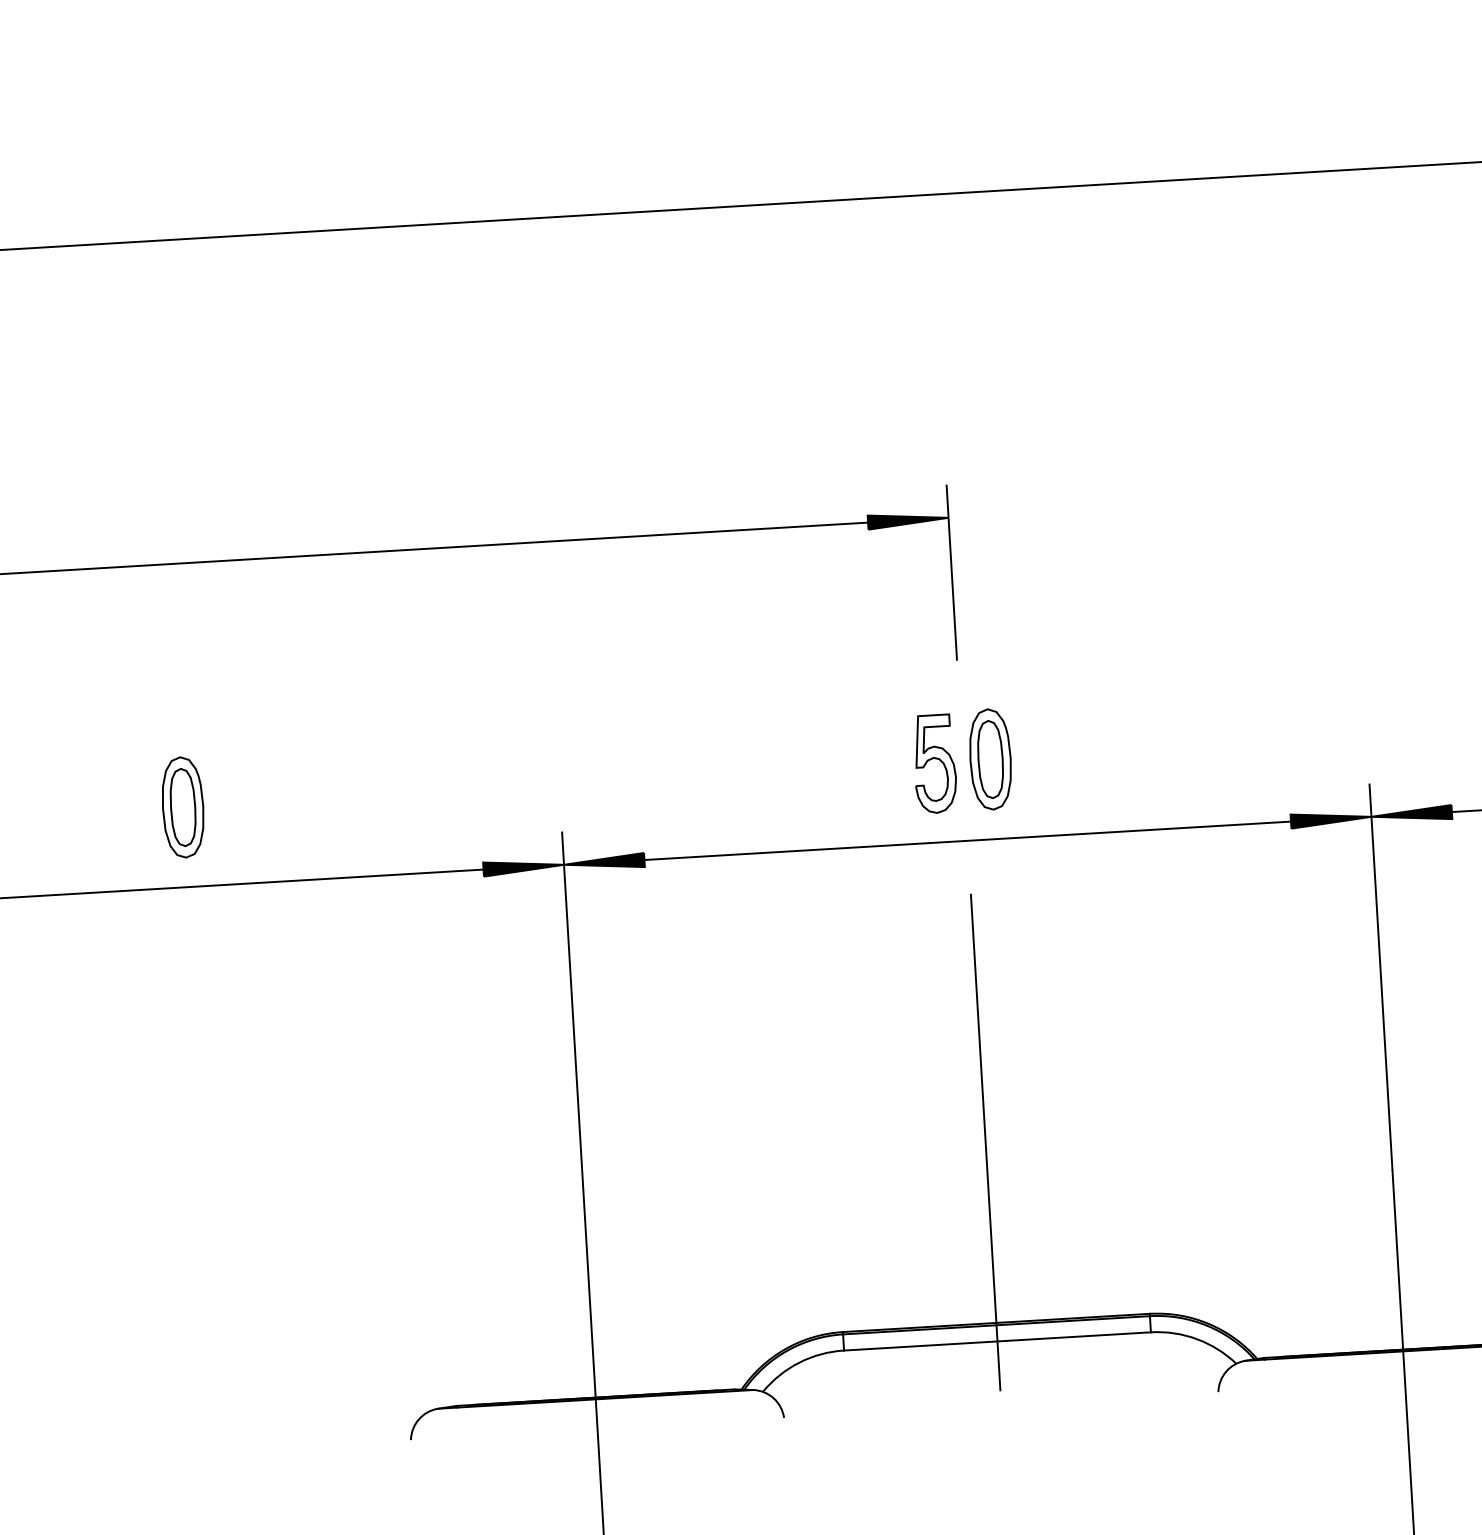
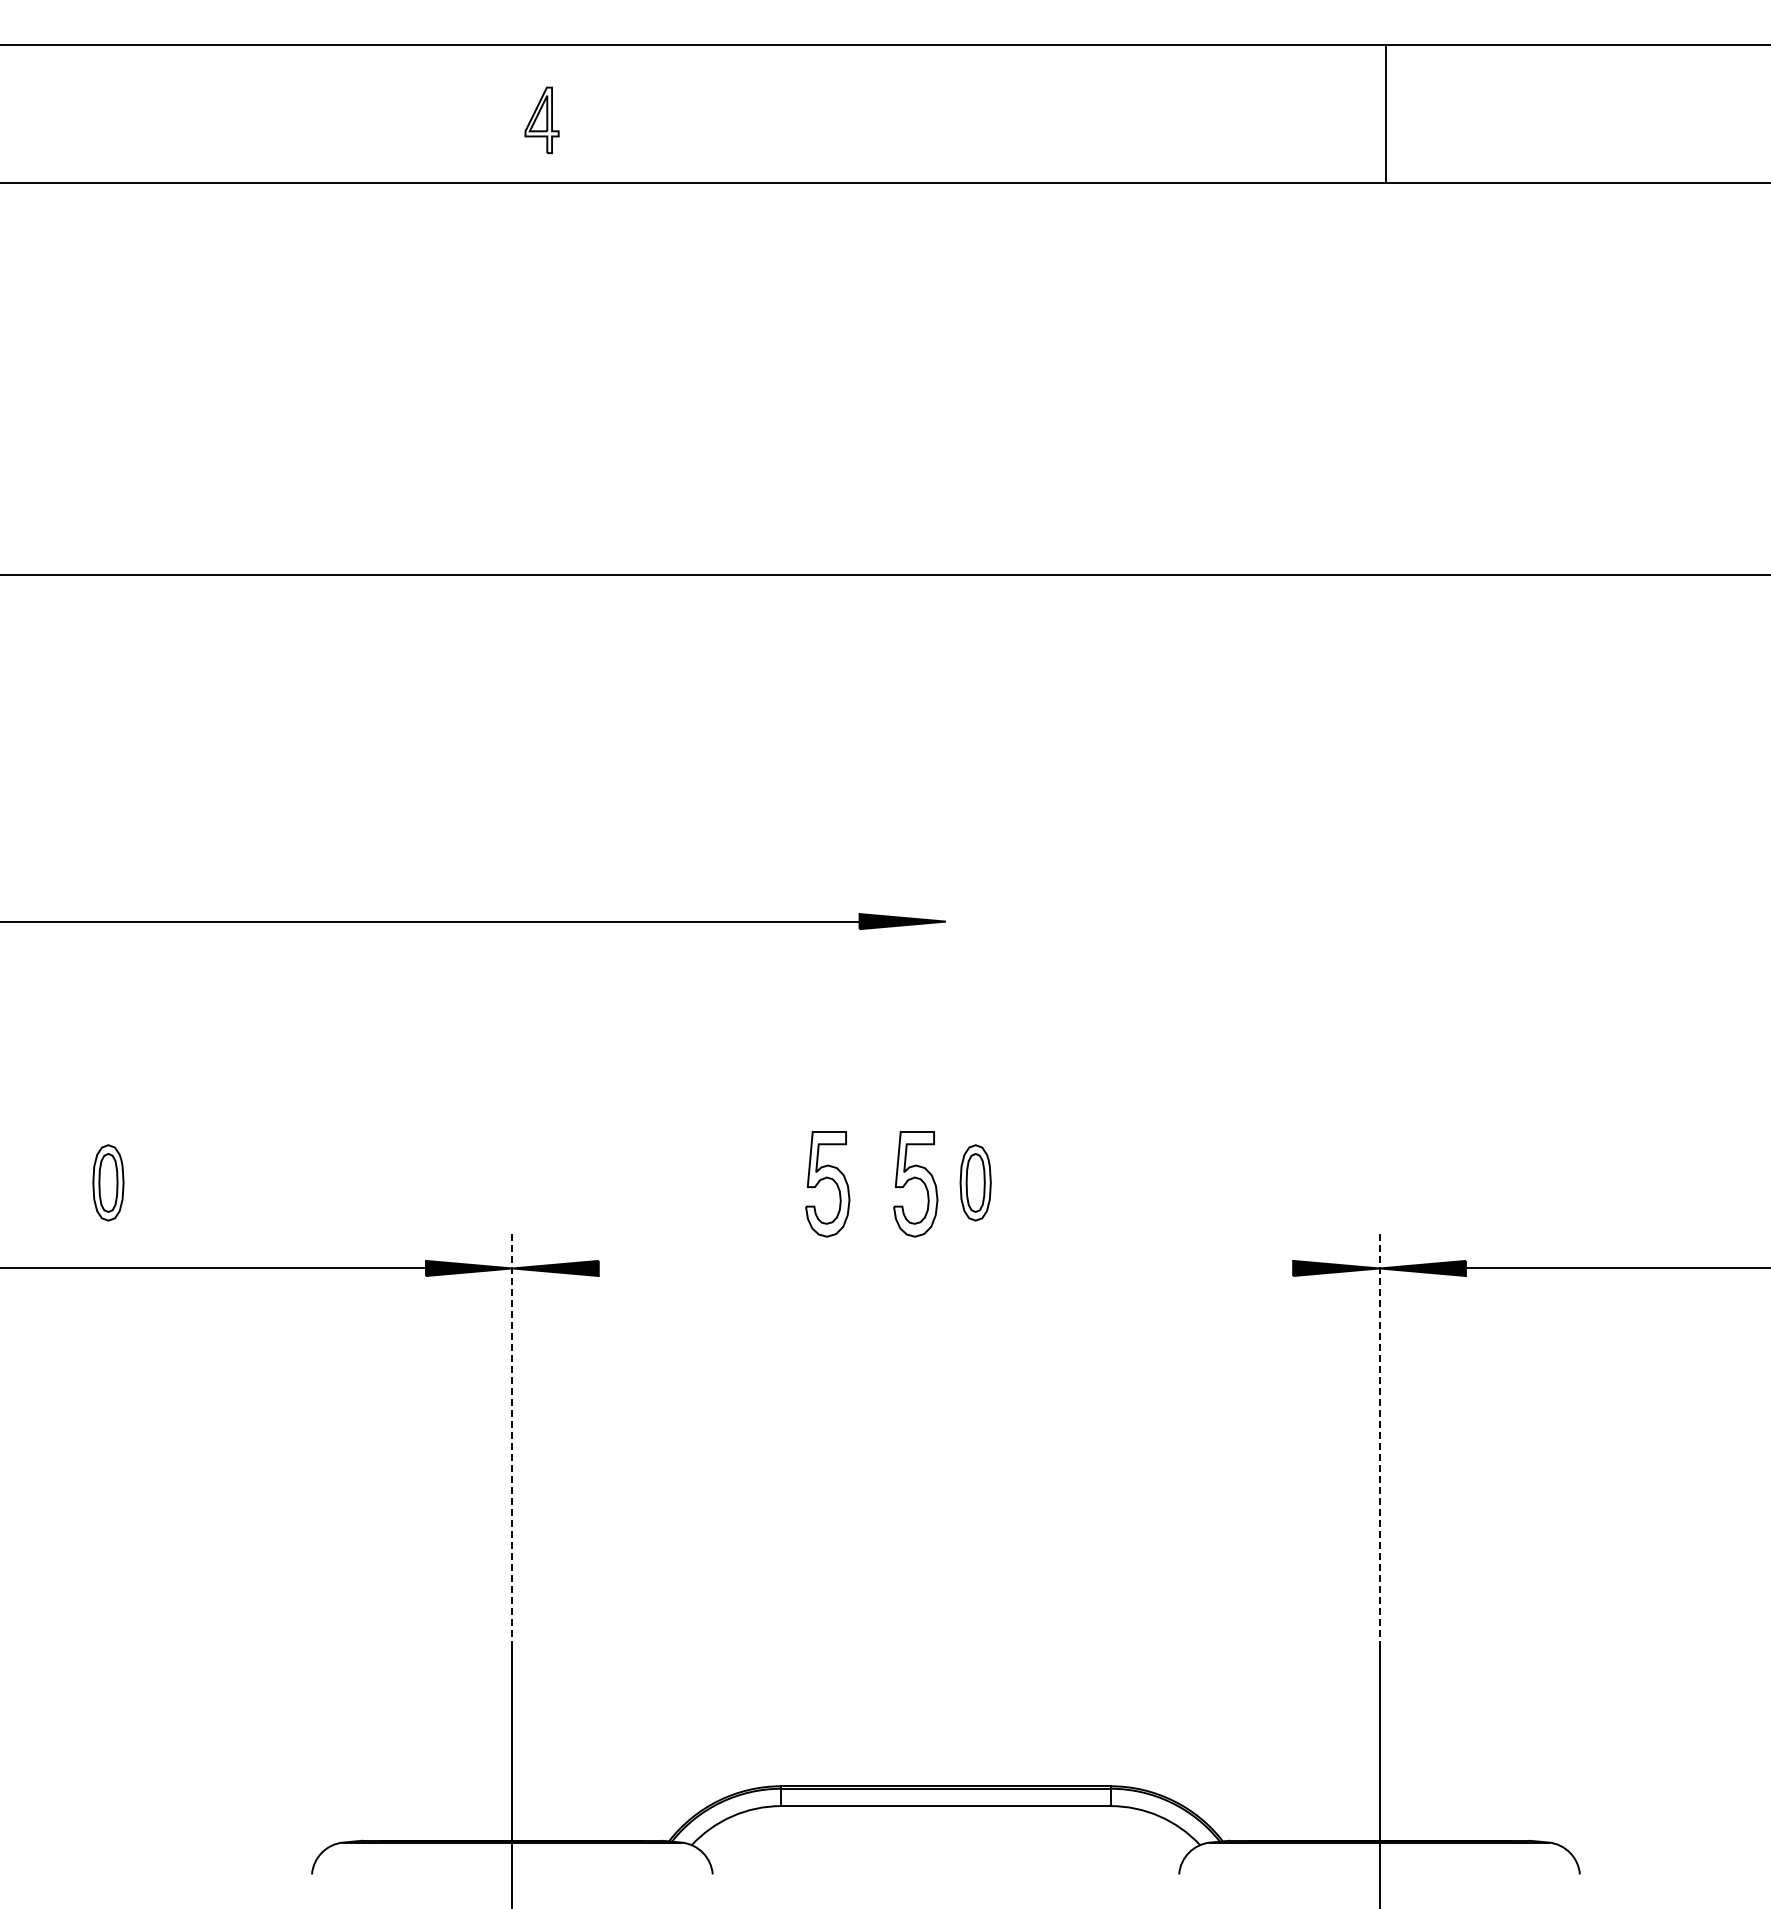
line: (951, 571) -> (945, 979), removed
part: (990, 759) -> (975, 1182), size x0.7
part: (852, 769) -> (827, 1184), added
part: (183, 807) -> (108, 1182), size x0.7
line: (967, 840) -> (945, 1268), removed
line: (1380, 977) -> (1379, 1440), solid -> dashed
line: (573, 1024) -> (512, 1440), solid -> dashed
line: (985, 1142) -> (945, 1592), removed

